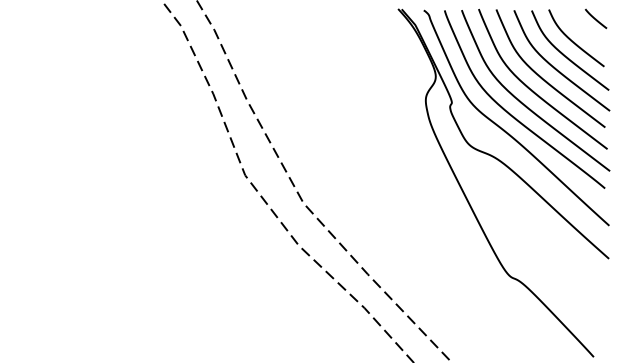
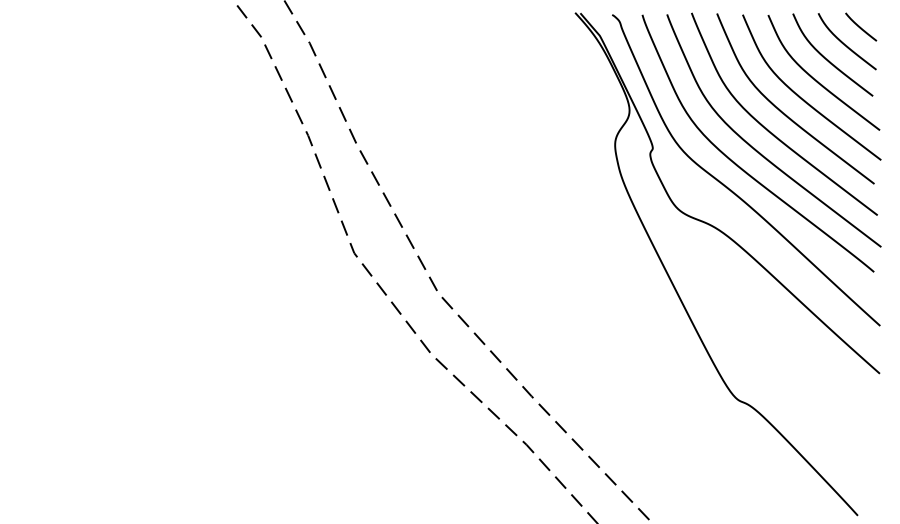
curve: (584, 29) -> (844, 42), added

